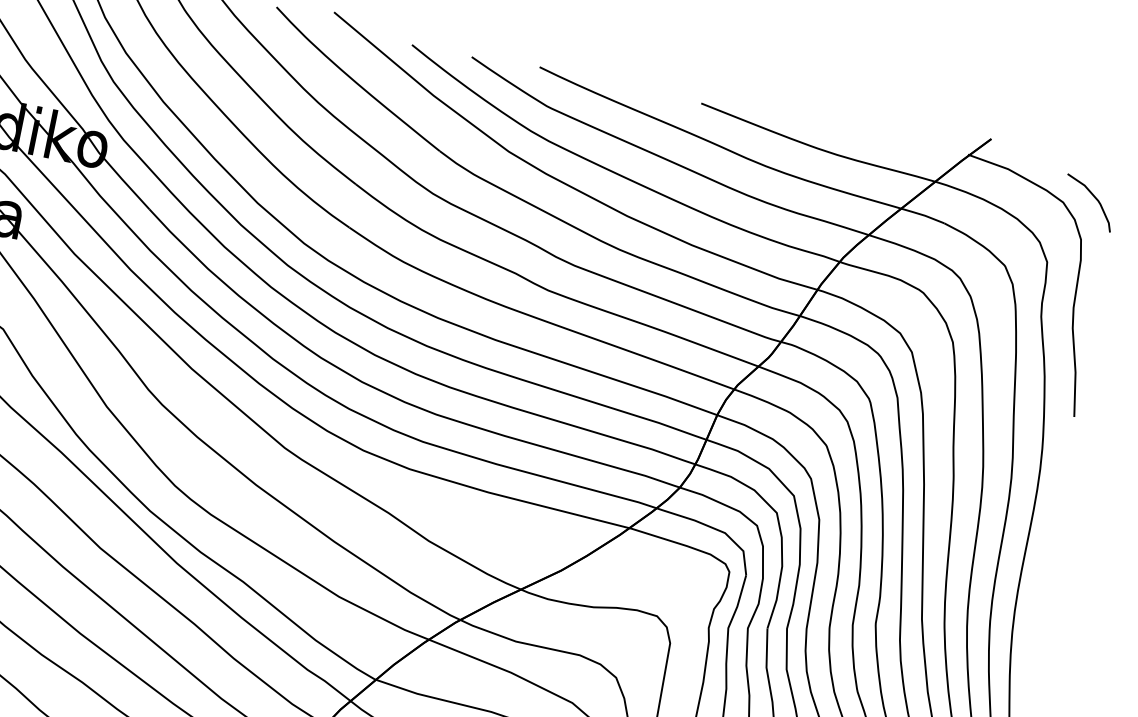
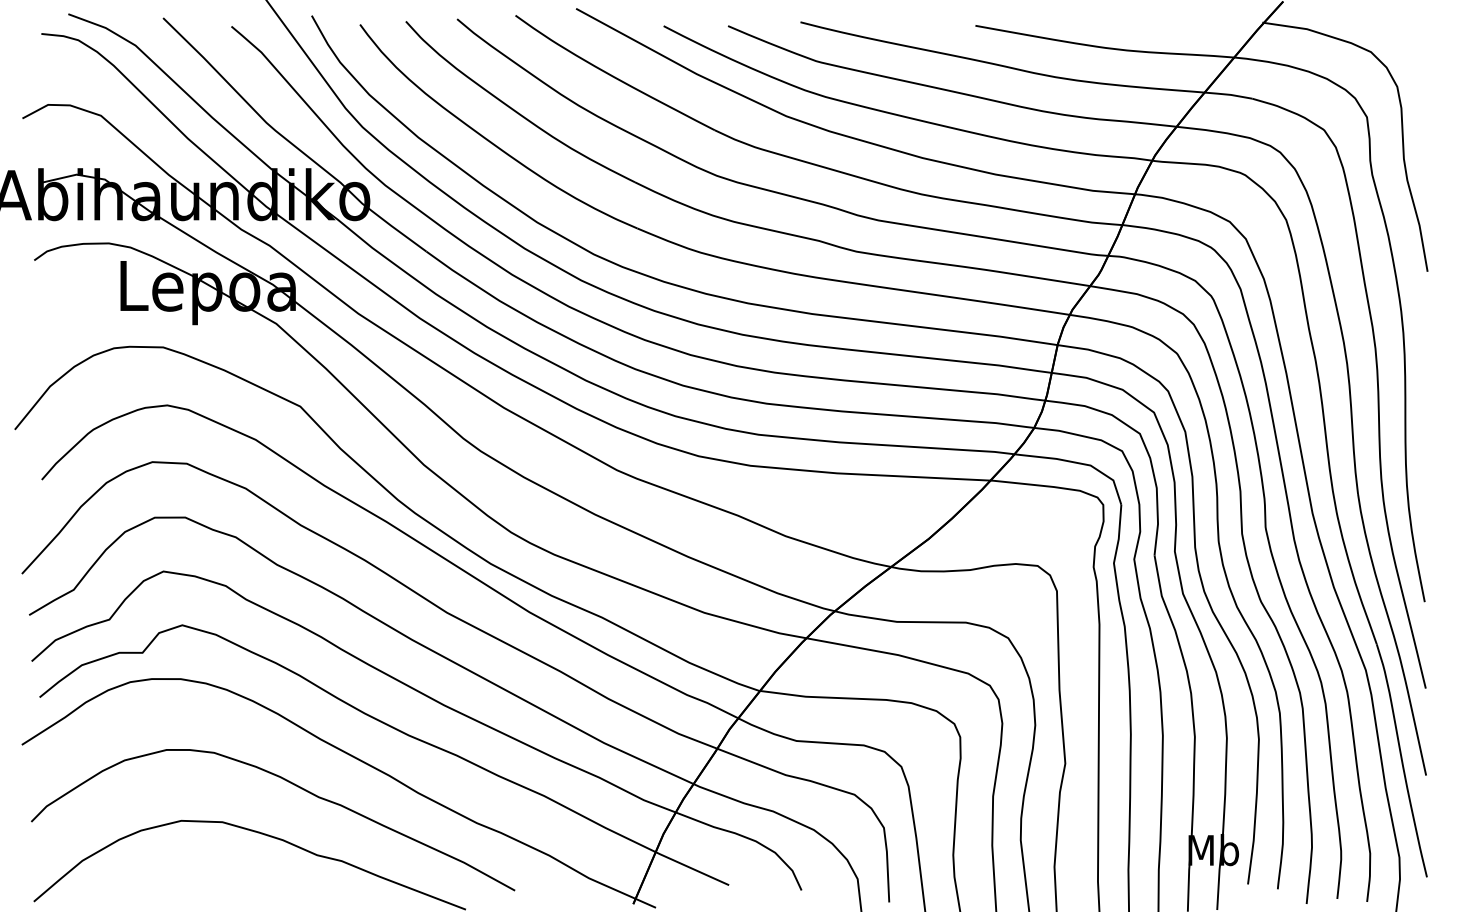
curve: (1093, 197) -> (1401, 40), removed

